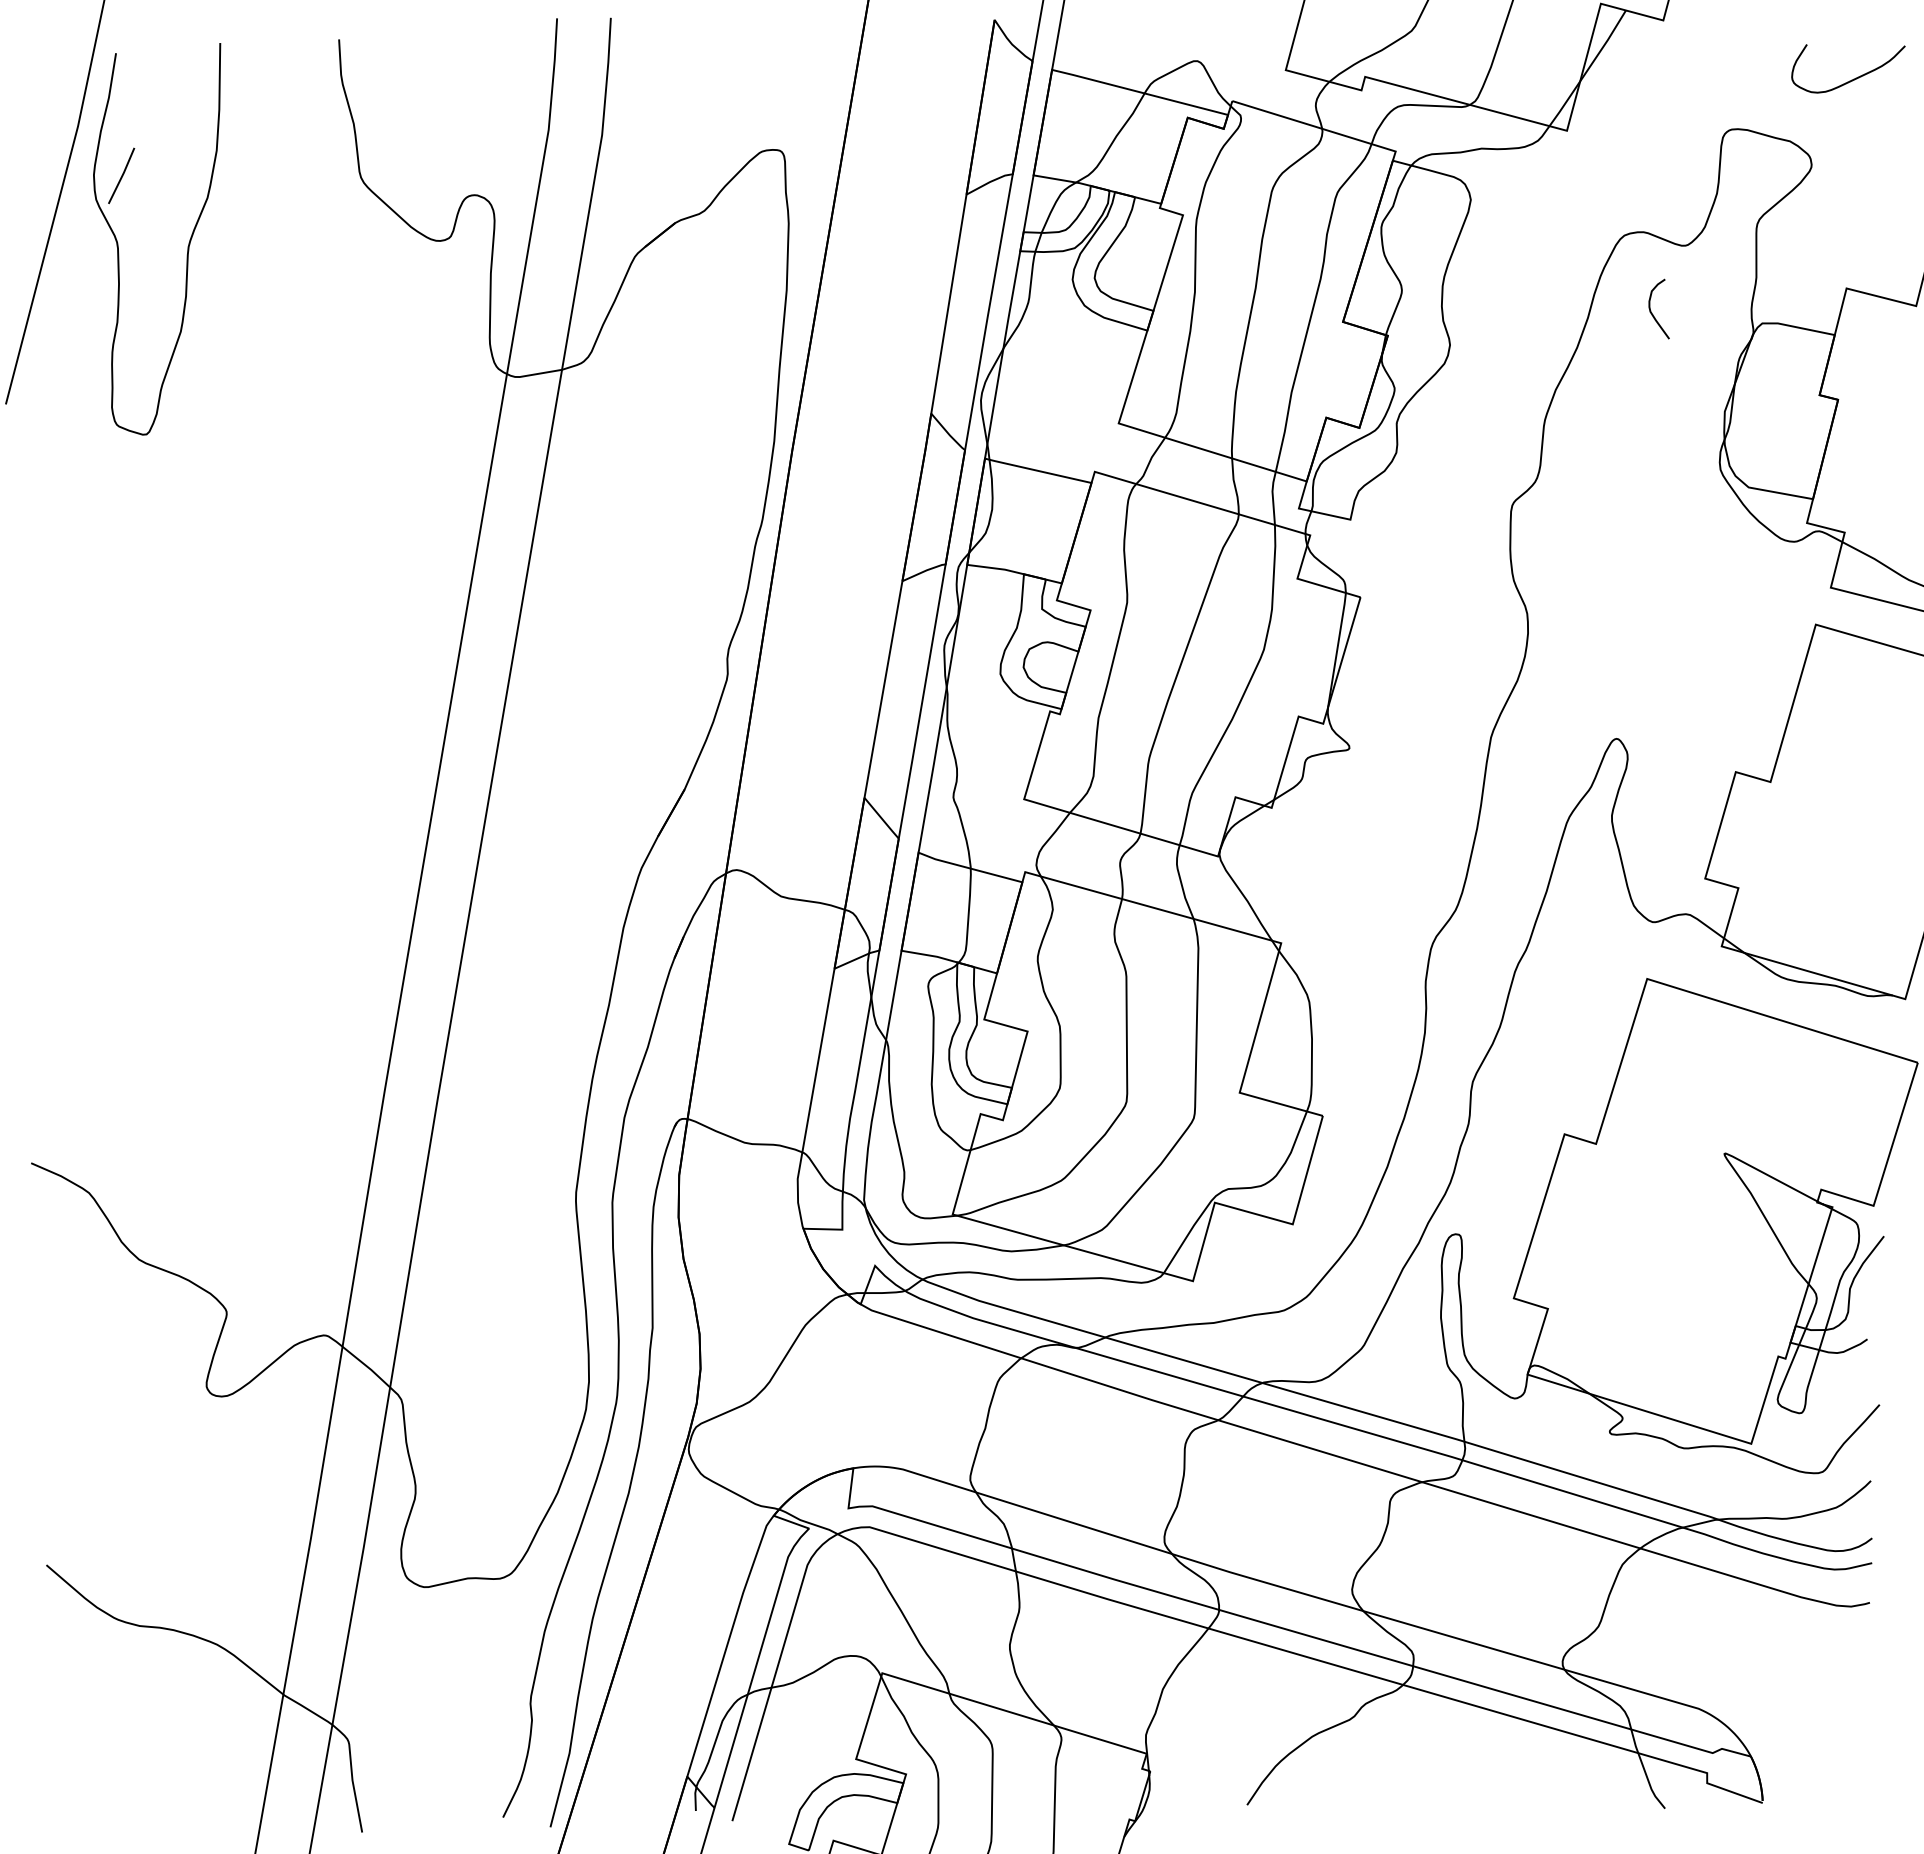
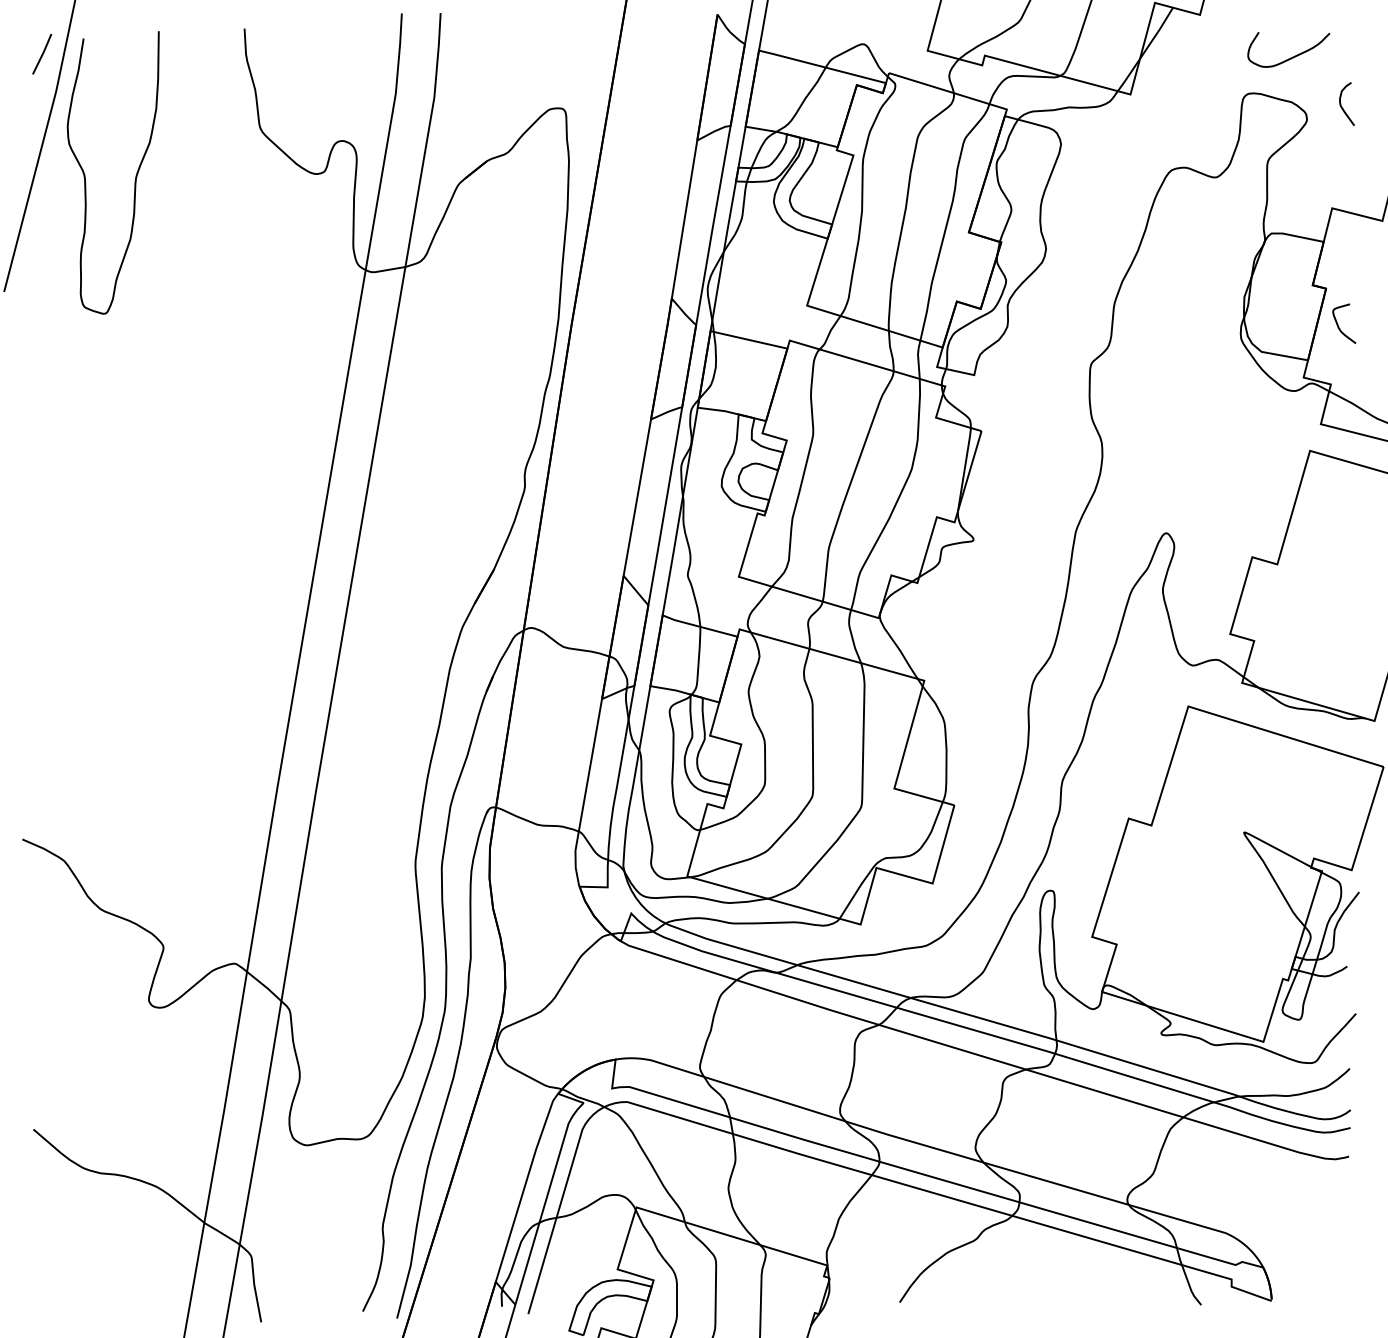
curve: (1853, 78) -> (1292, 56), moved
line: (121, 175) -> (42, 53), moved
curve: (1652, 312) -> (1342, 106), moved
curve: (1855, 450) -> (1338, 325), added

